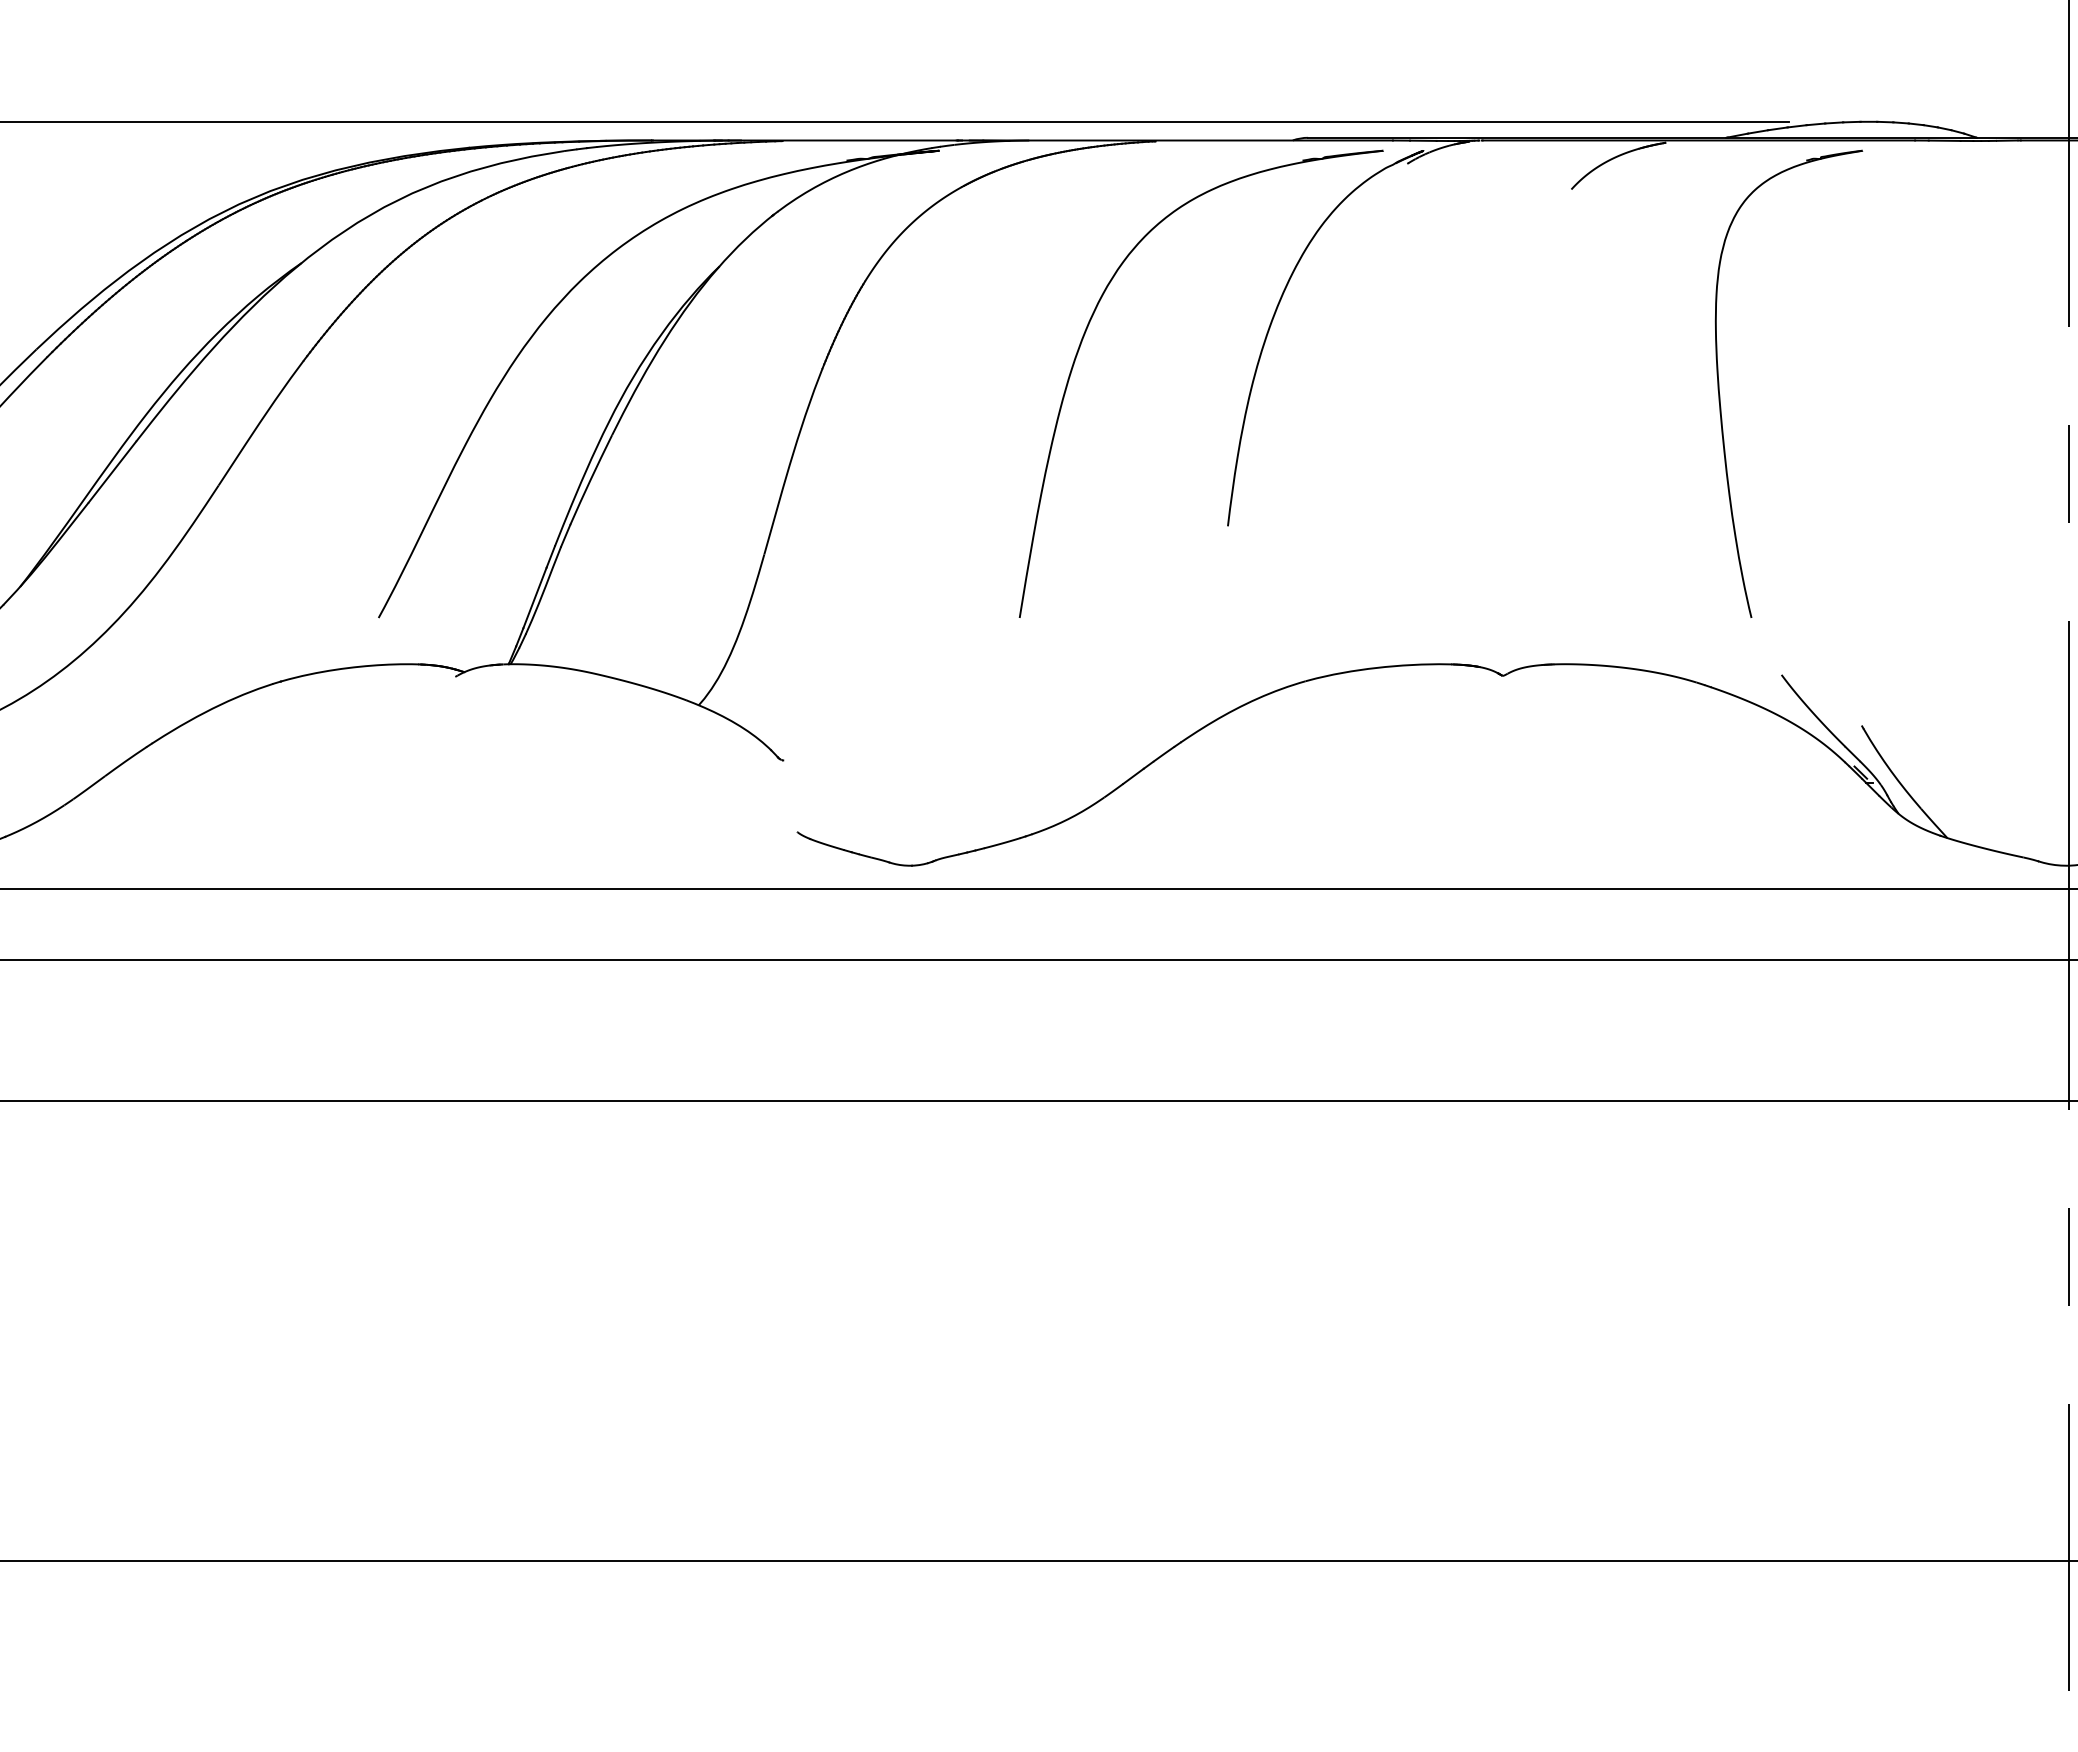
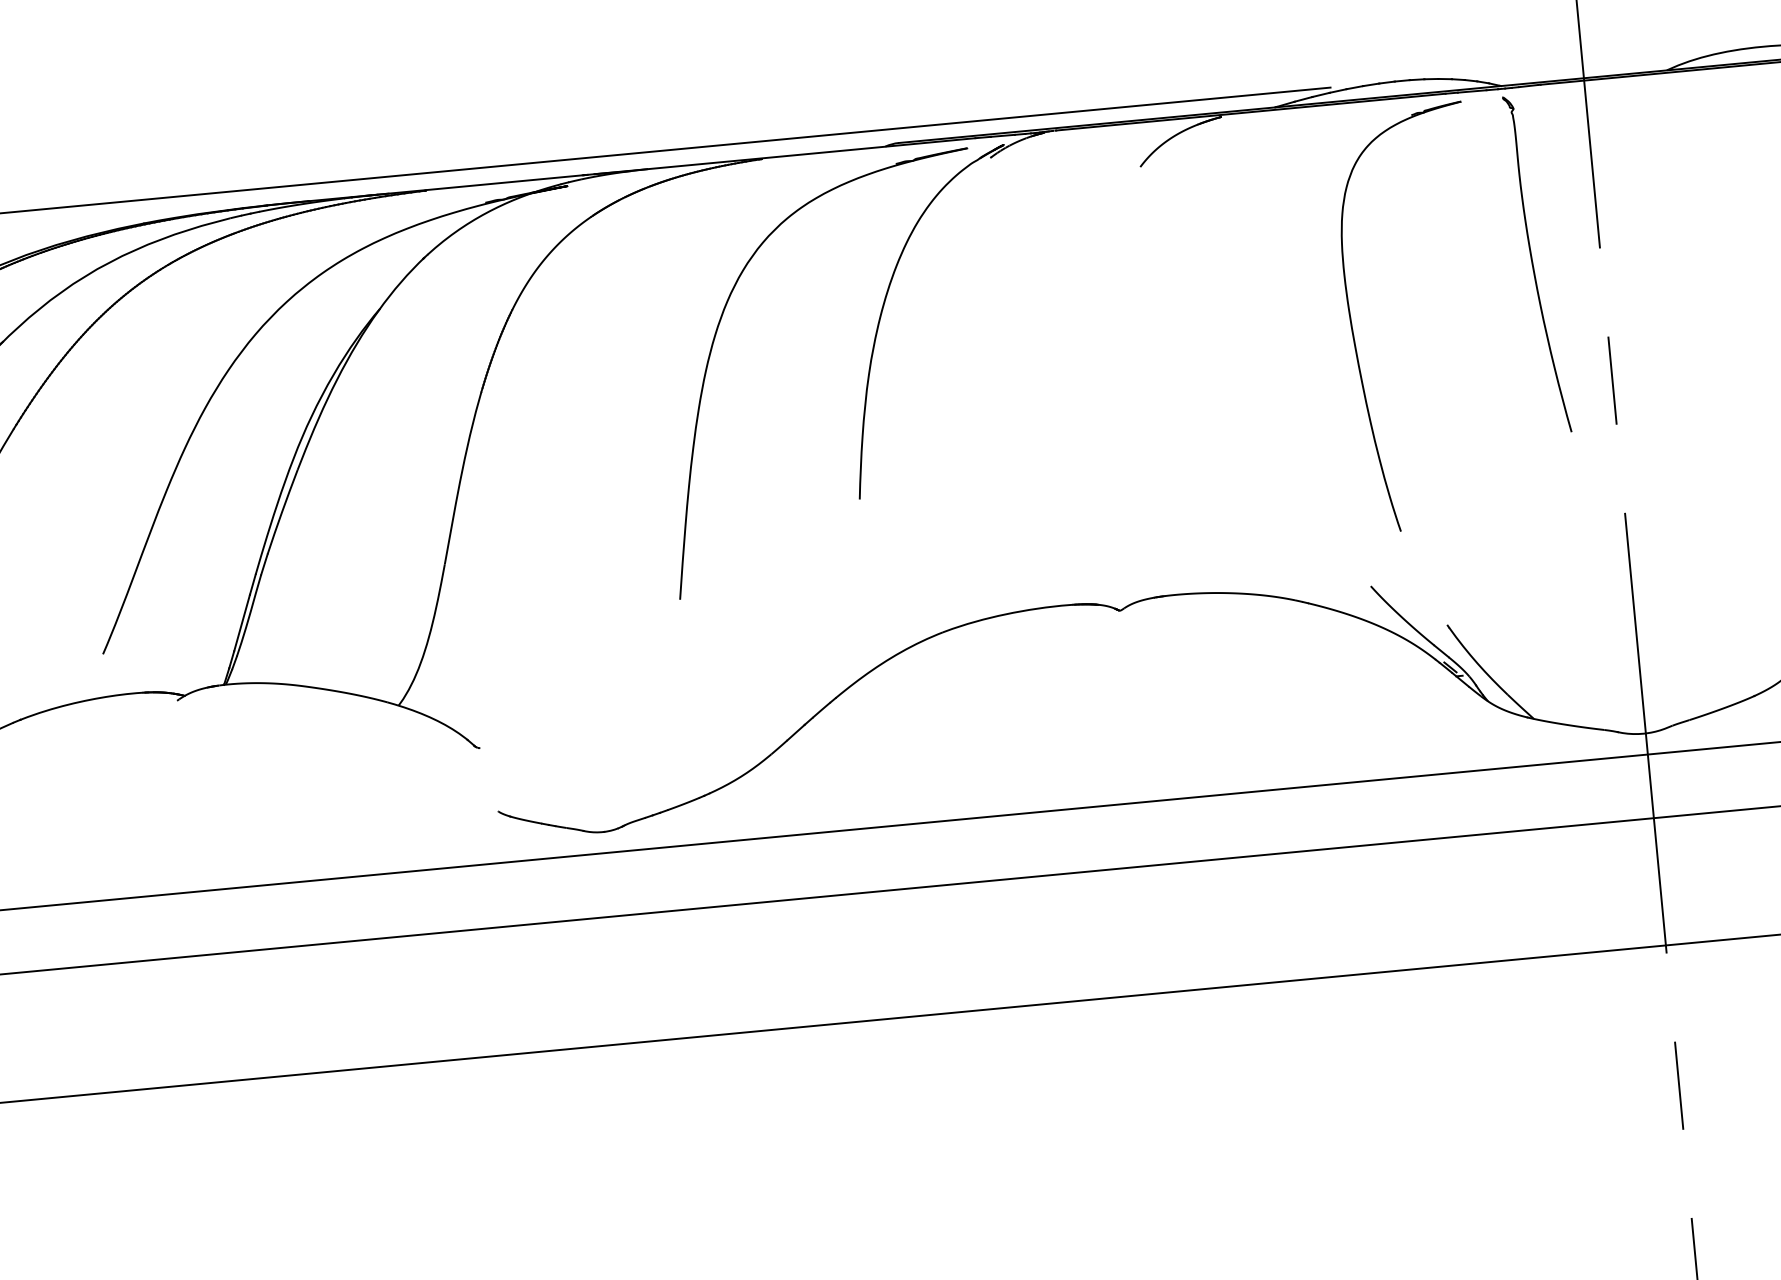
part: (1998, 337) -> (1537, 263), added
part: (1720, 394) -> (1354, 333), moved

